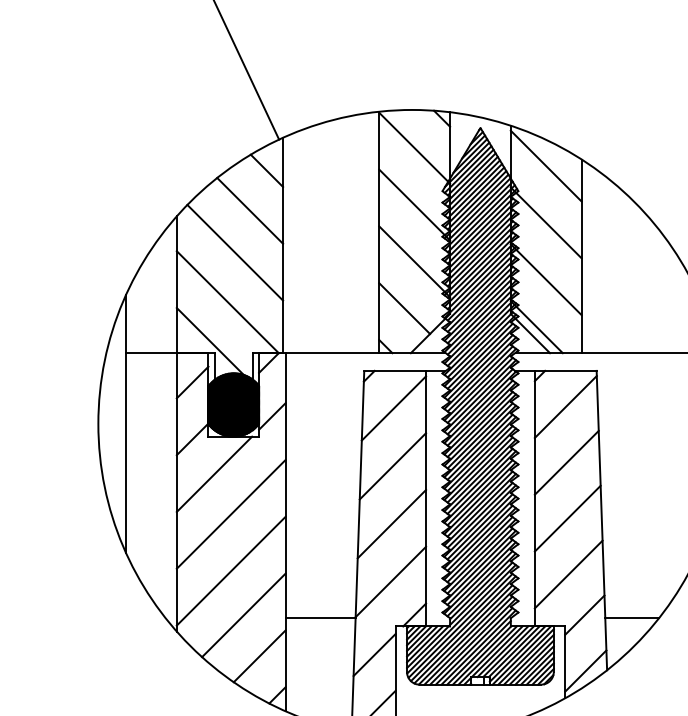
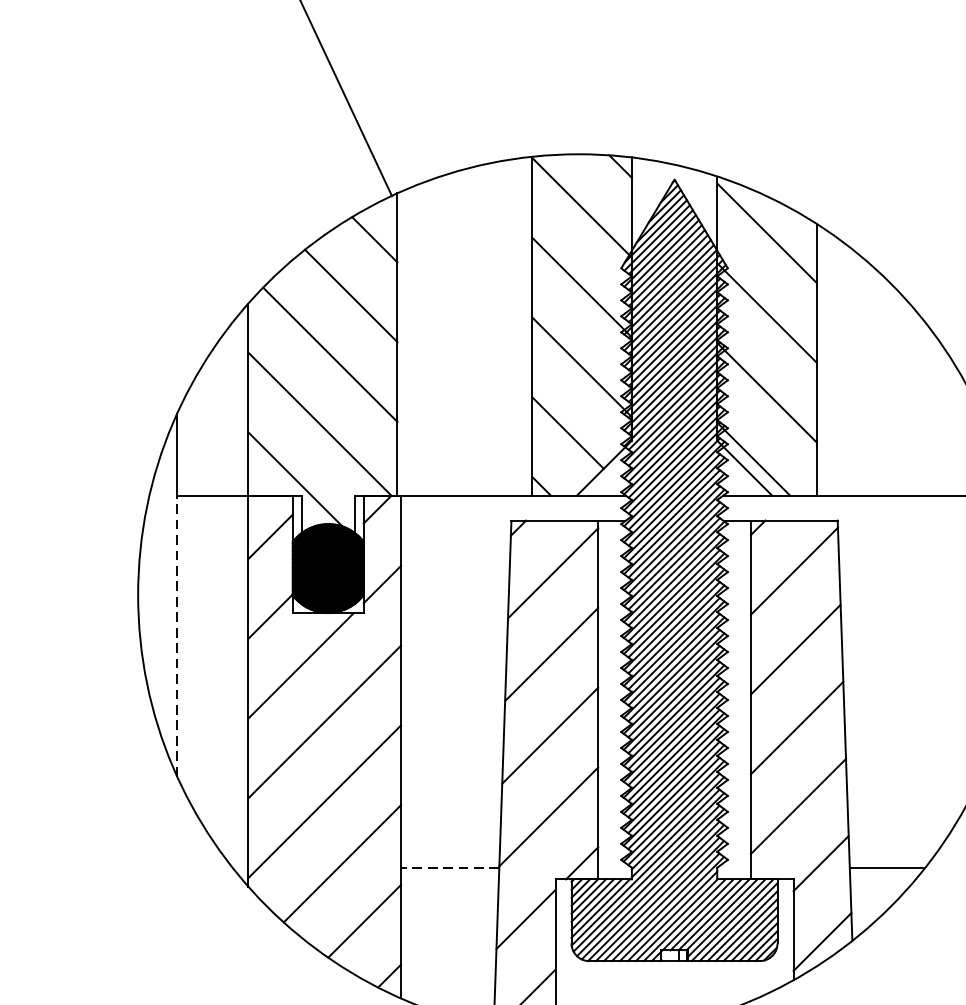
line: (126, 452) -> (177, 635), solid -> dashed
line: (320, 618) -> (450, 868), solid -> dashed

